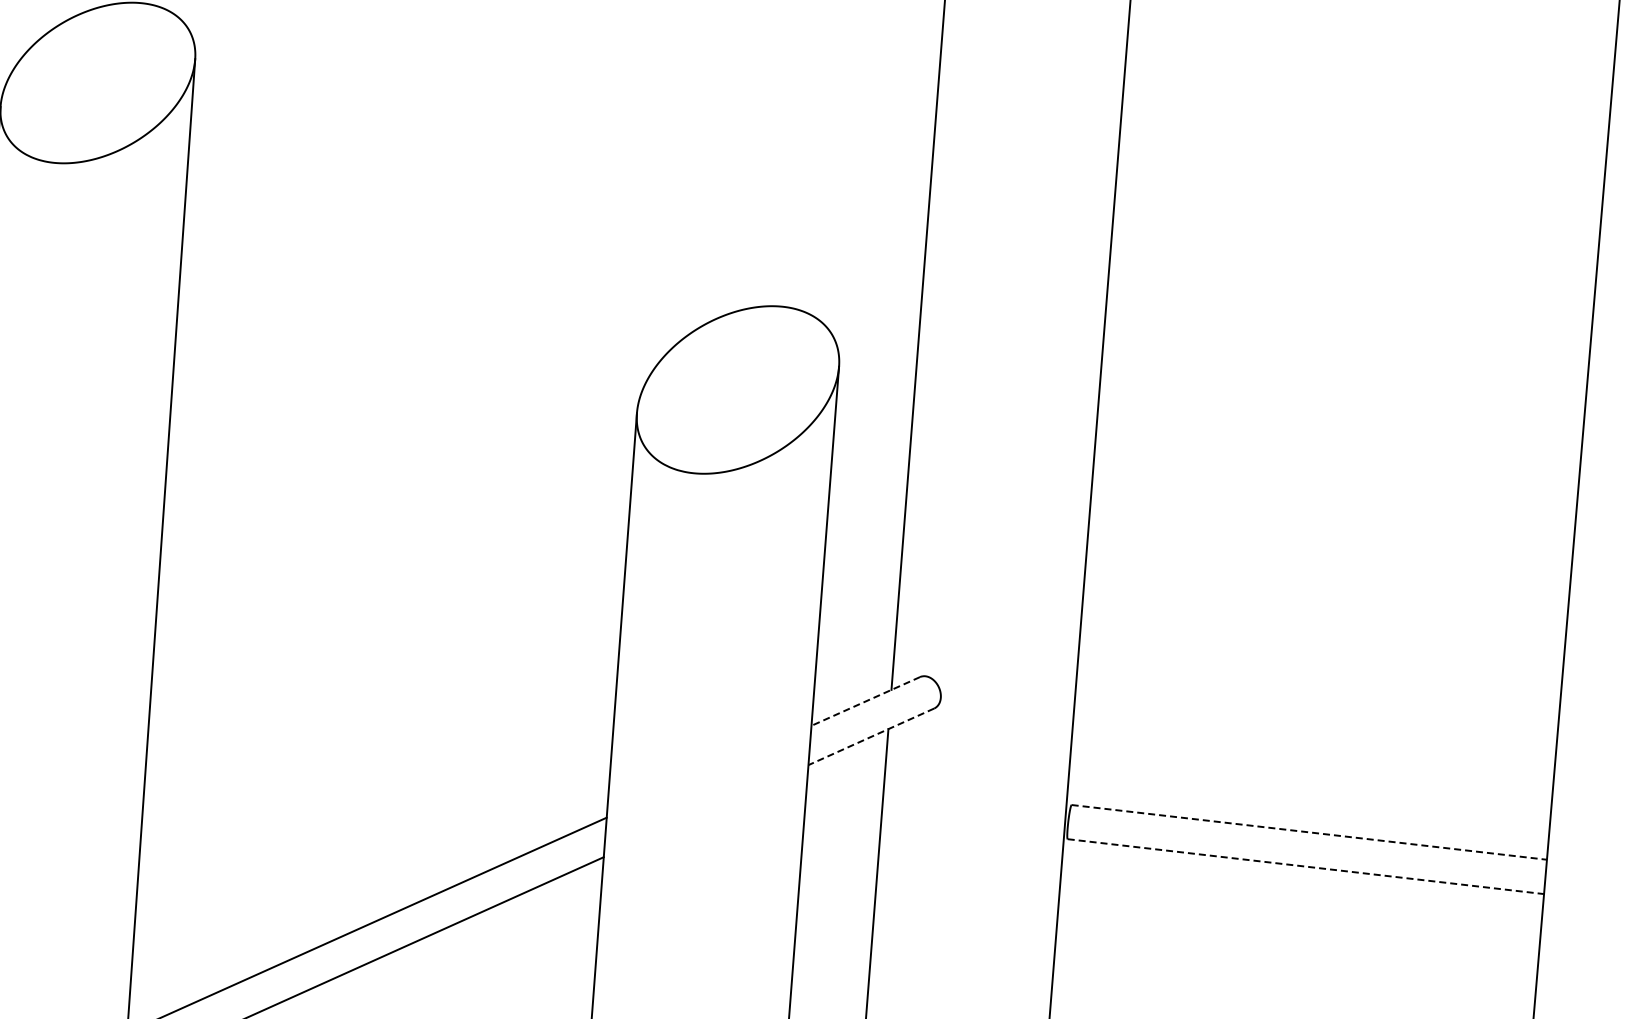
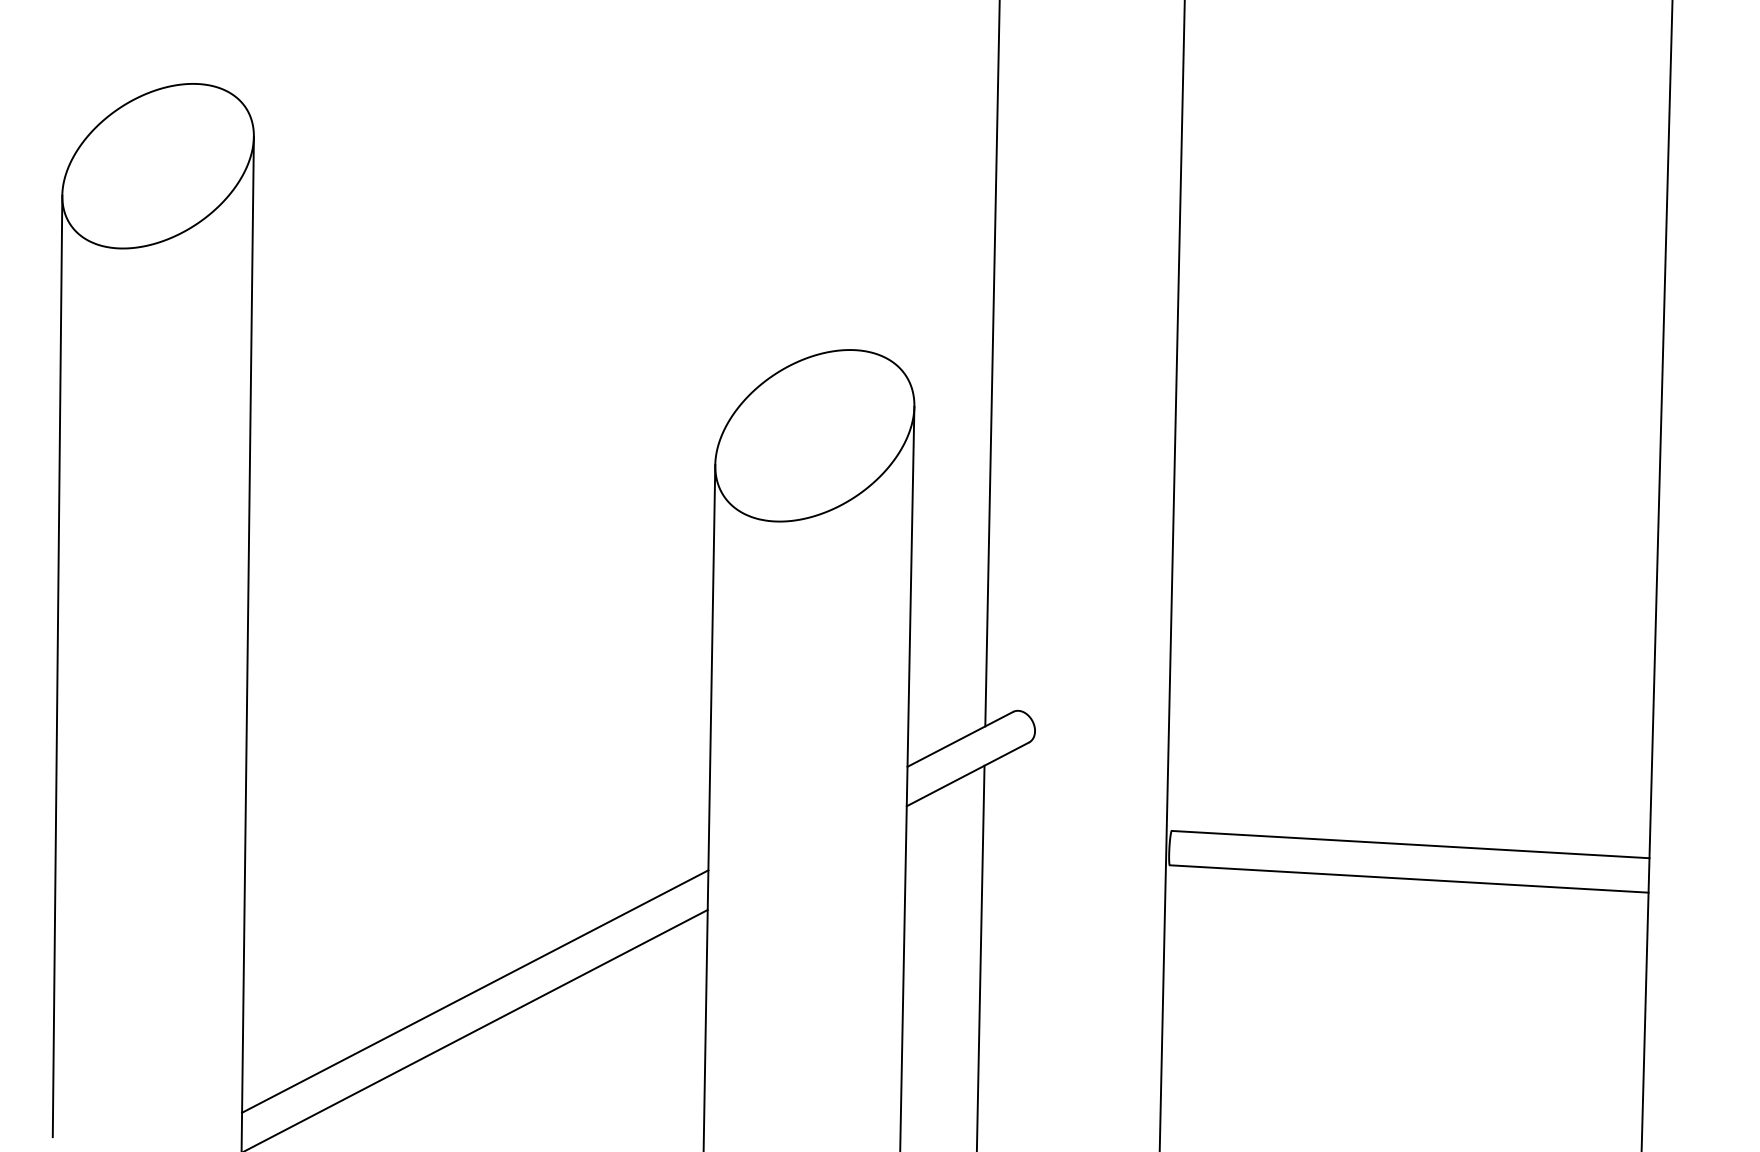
line: (864, 701) -> (959, 739), dashed -> solid
line: (870, 736) -> (967, 774), dashed -> solid
line: (1310, 832) -> (1411, 844), dashed -> solid
line: (1306, 866) -> (1409, 878), dashed -> solid

